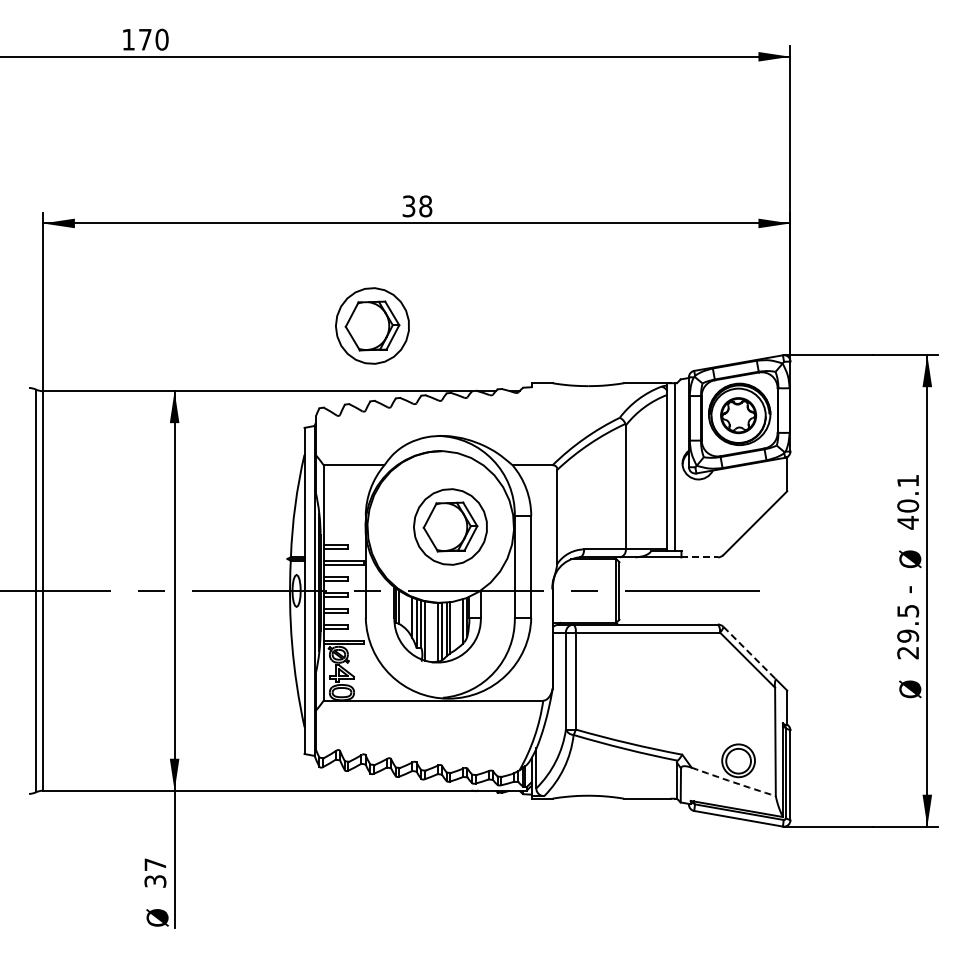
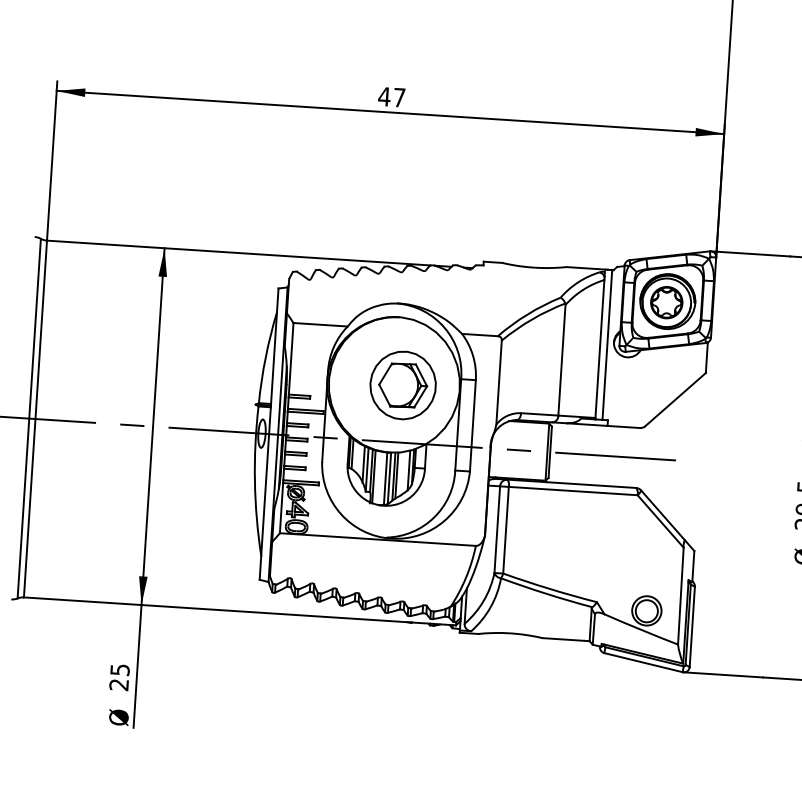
text: (417, 206) -> (392, 97), 38 -> 47
part: (372, 325) -> (345, 201), removed
line: (700, 557) -> (624, 427), dashed -> solid
line: (750, 653) -> (663, 515), dashed -> solid
arc: (733, 782) -> (641, 629), dashed -> solid
text: (155, 872) -> (119, 676), 37 -> 25

